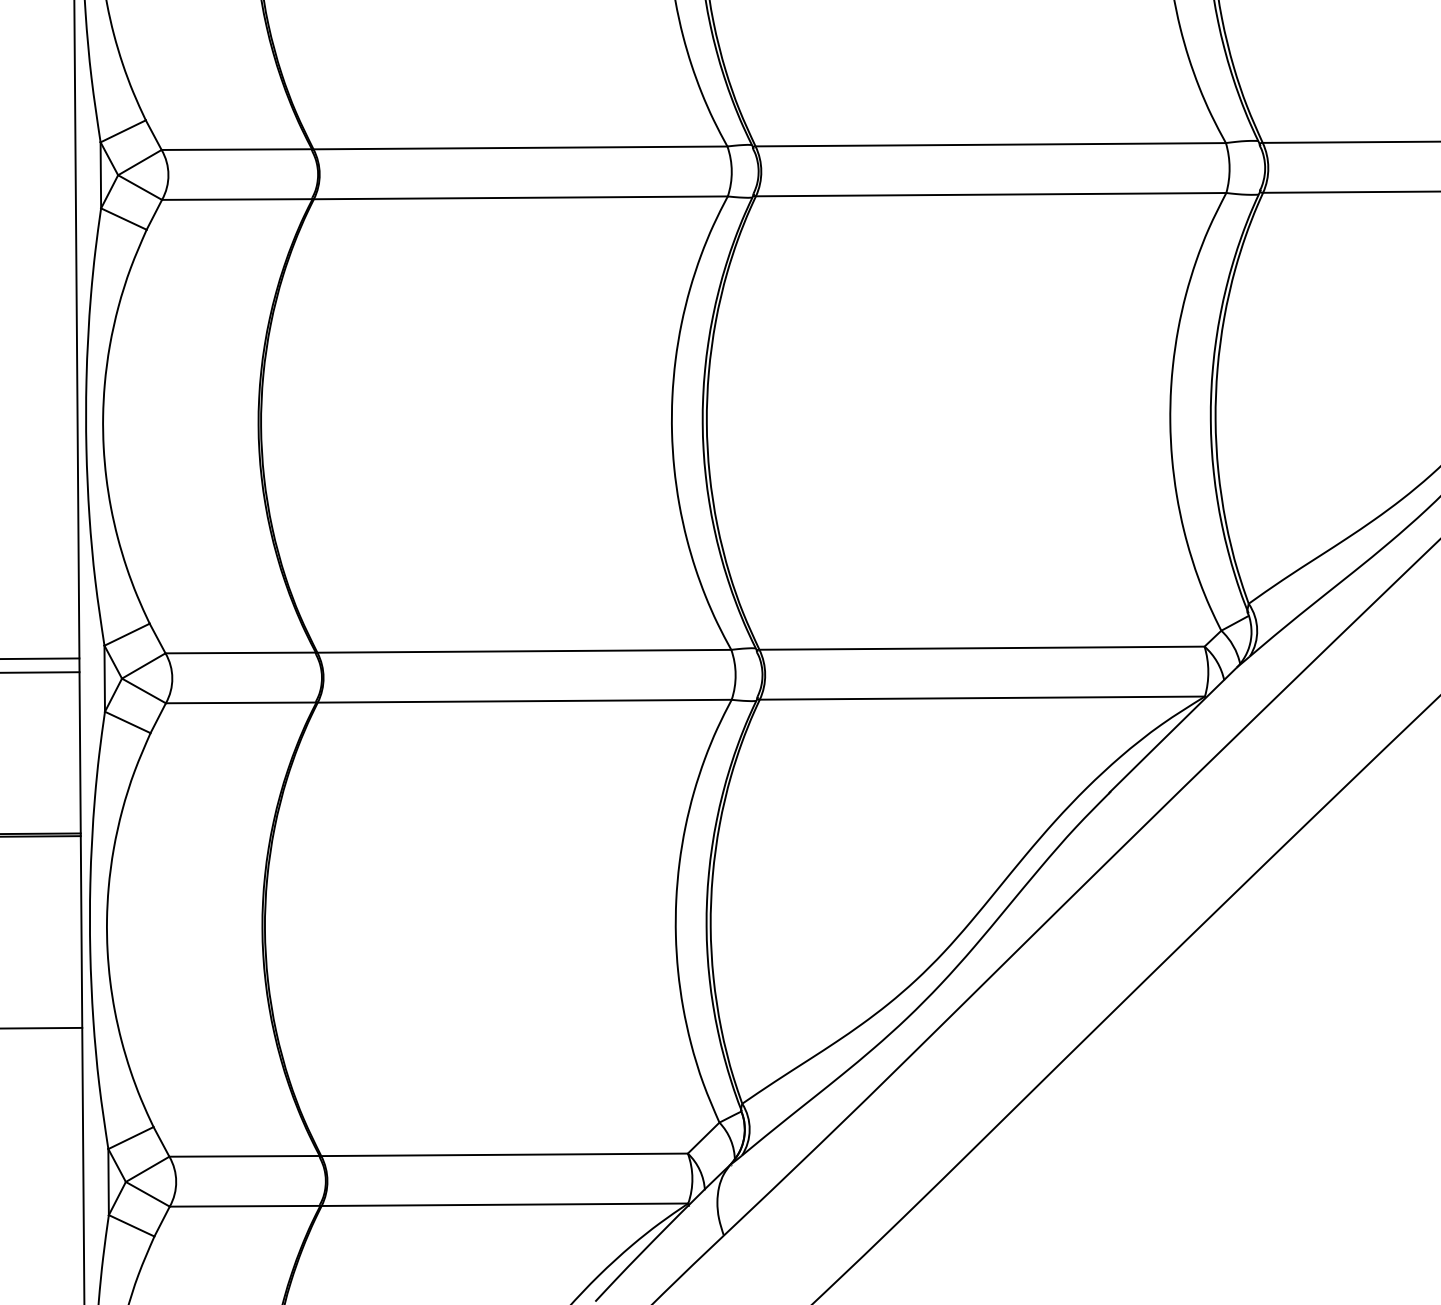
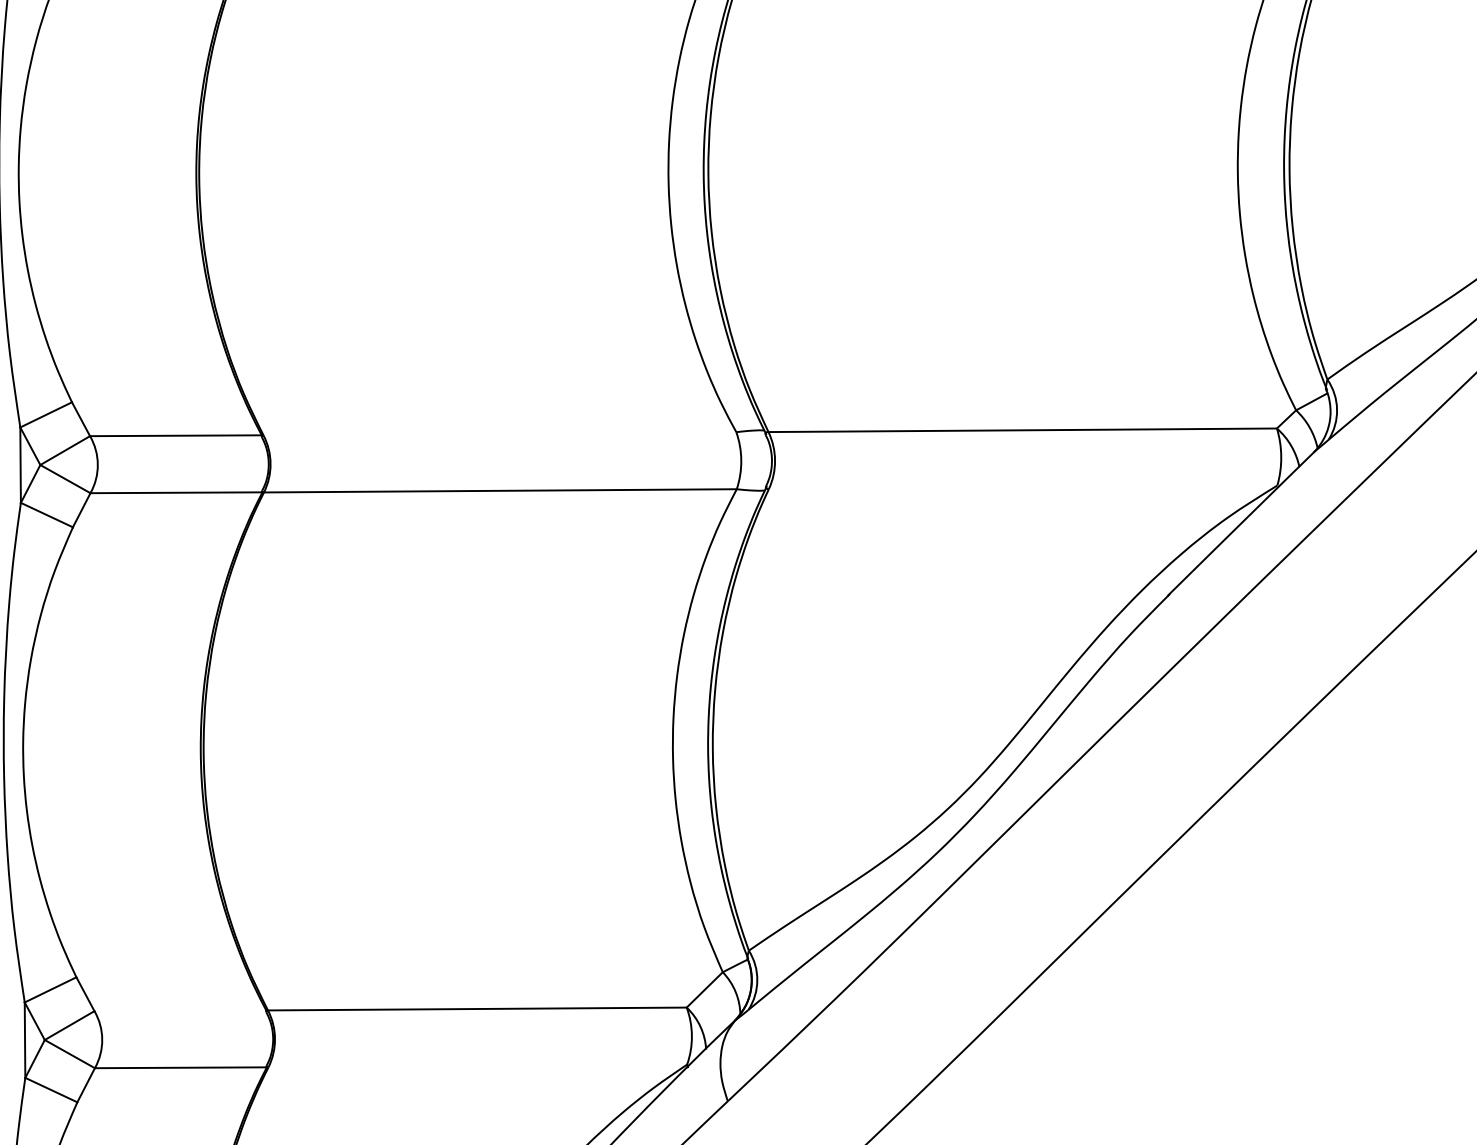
line: (524, 650) -> (500, 432), removed
line: (981, 697) -> (1022, 486), removed
line: (244, 1155) -> (180, 1009), removed
line: (504, 1204) -> (477, 1065), removed

